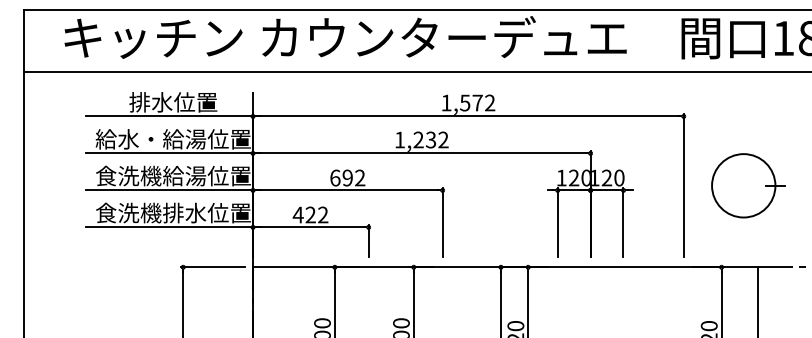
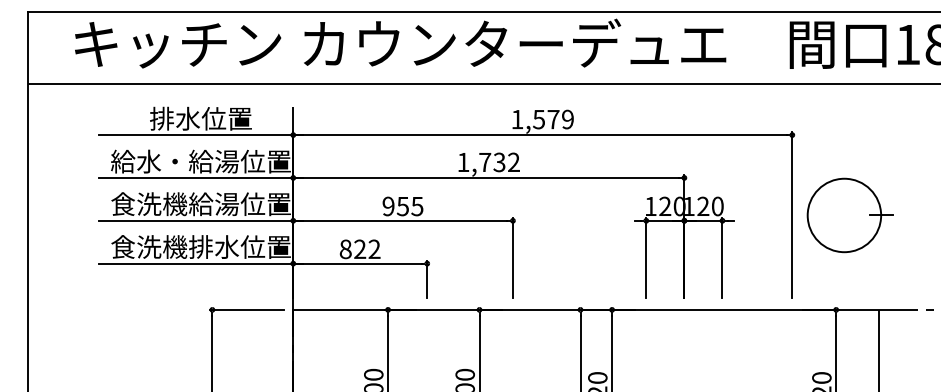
text: (490, 103) -> (568, 120), 1,572 -> 1,579
text: (418, 139) -> (484, 161), 1,232 -> 1,732
text: (347, 177) -> (402, 205), 692 -> 955
part: (748, 185) -> (849, 215), moved
text: (297, 214) -> (344, 248), 422 -> 822

